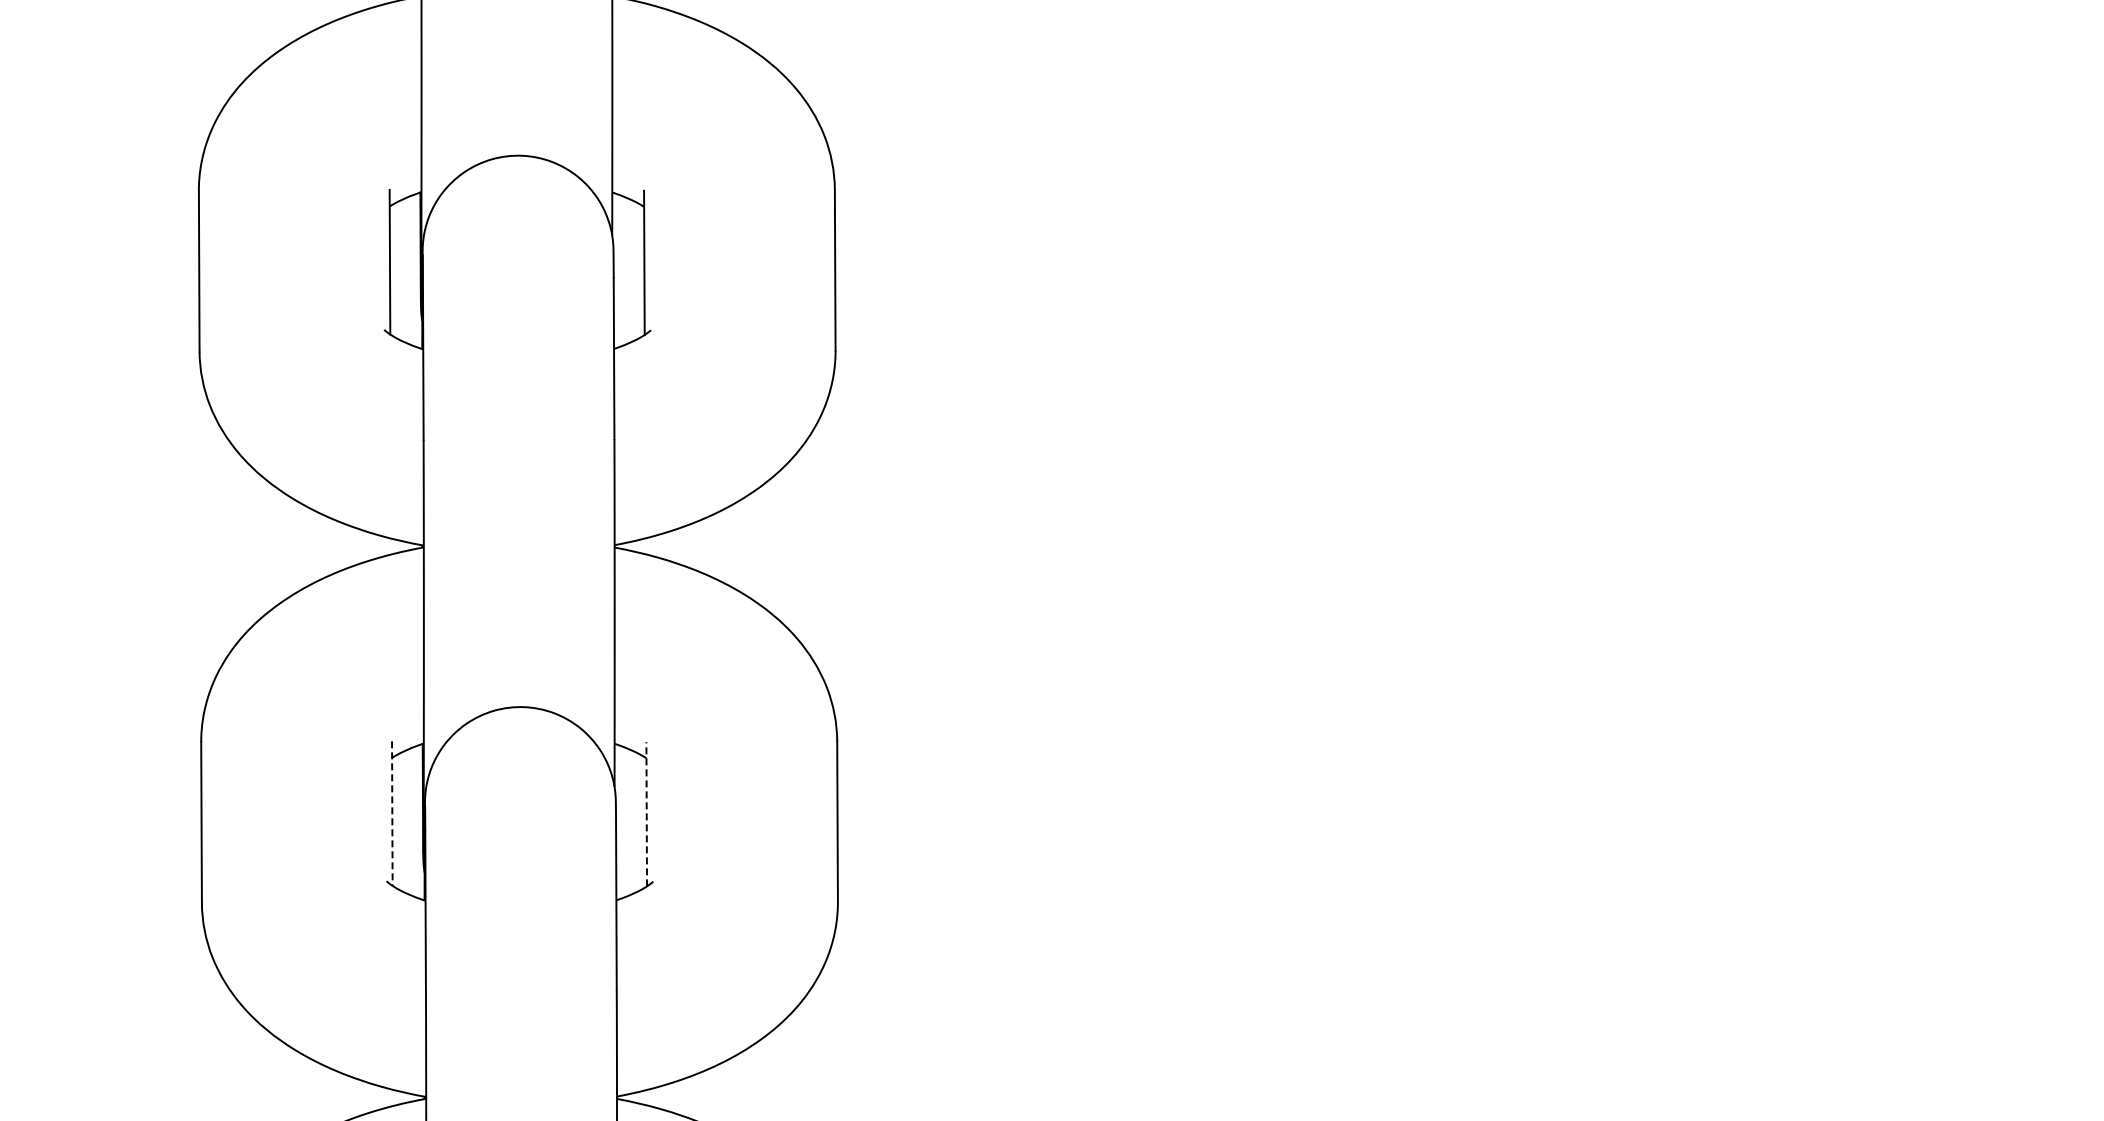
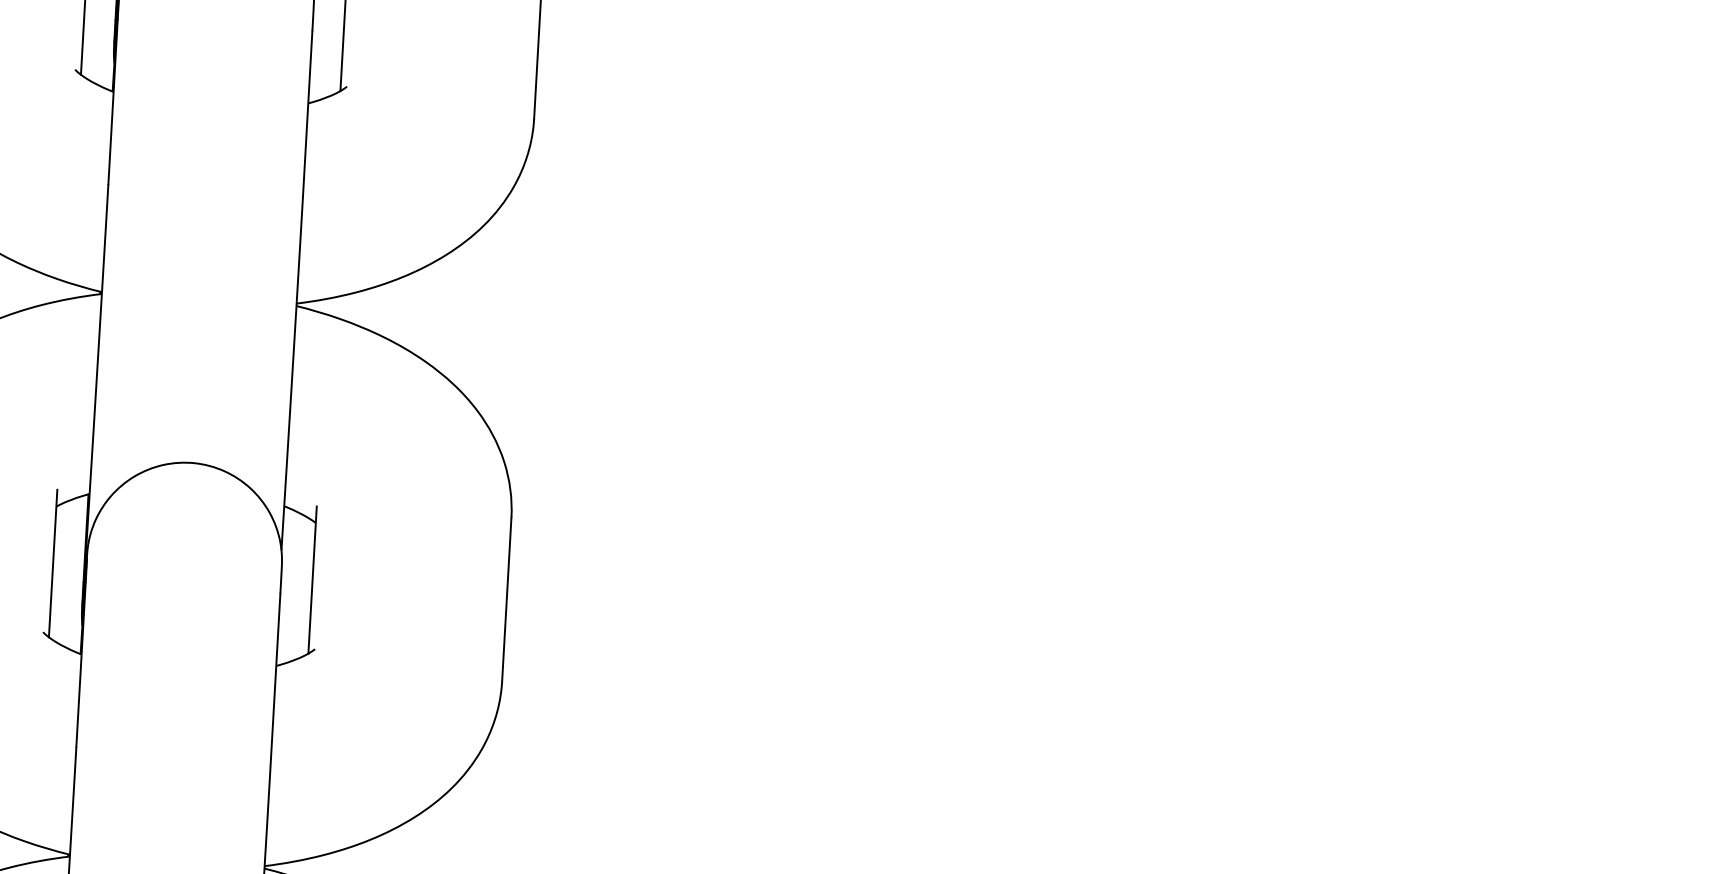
line: (646, 813) -> (312, 579), dashed -> solid
line: (392, 814) -> (53, 564), dashed -> solid

